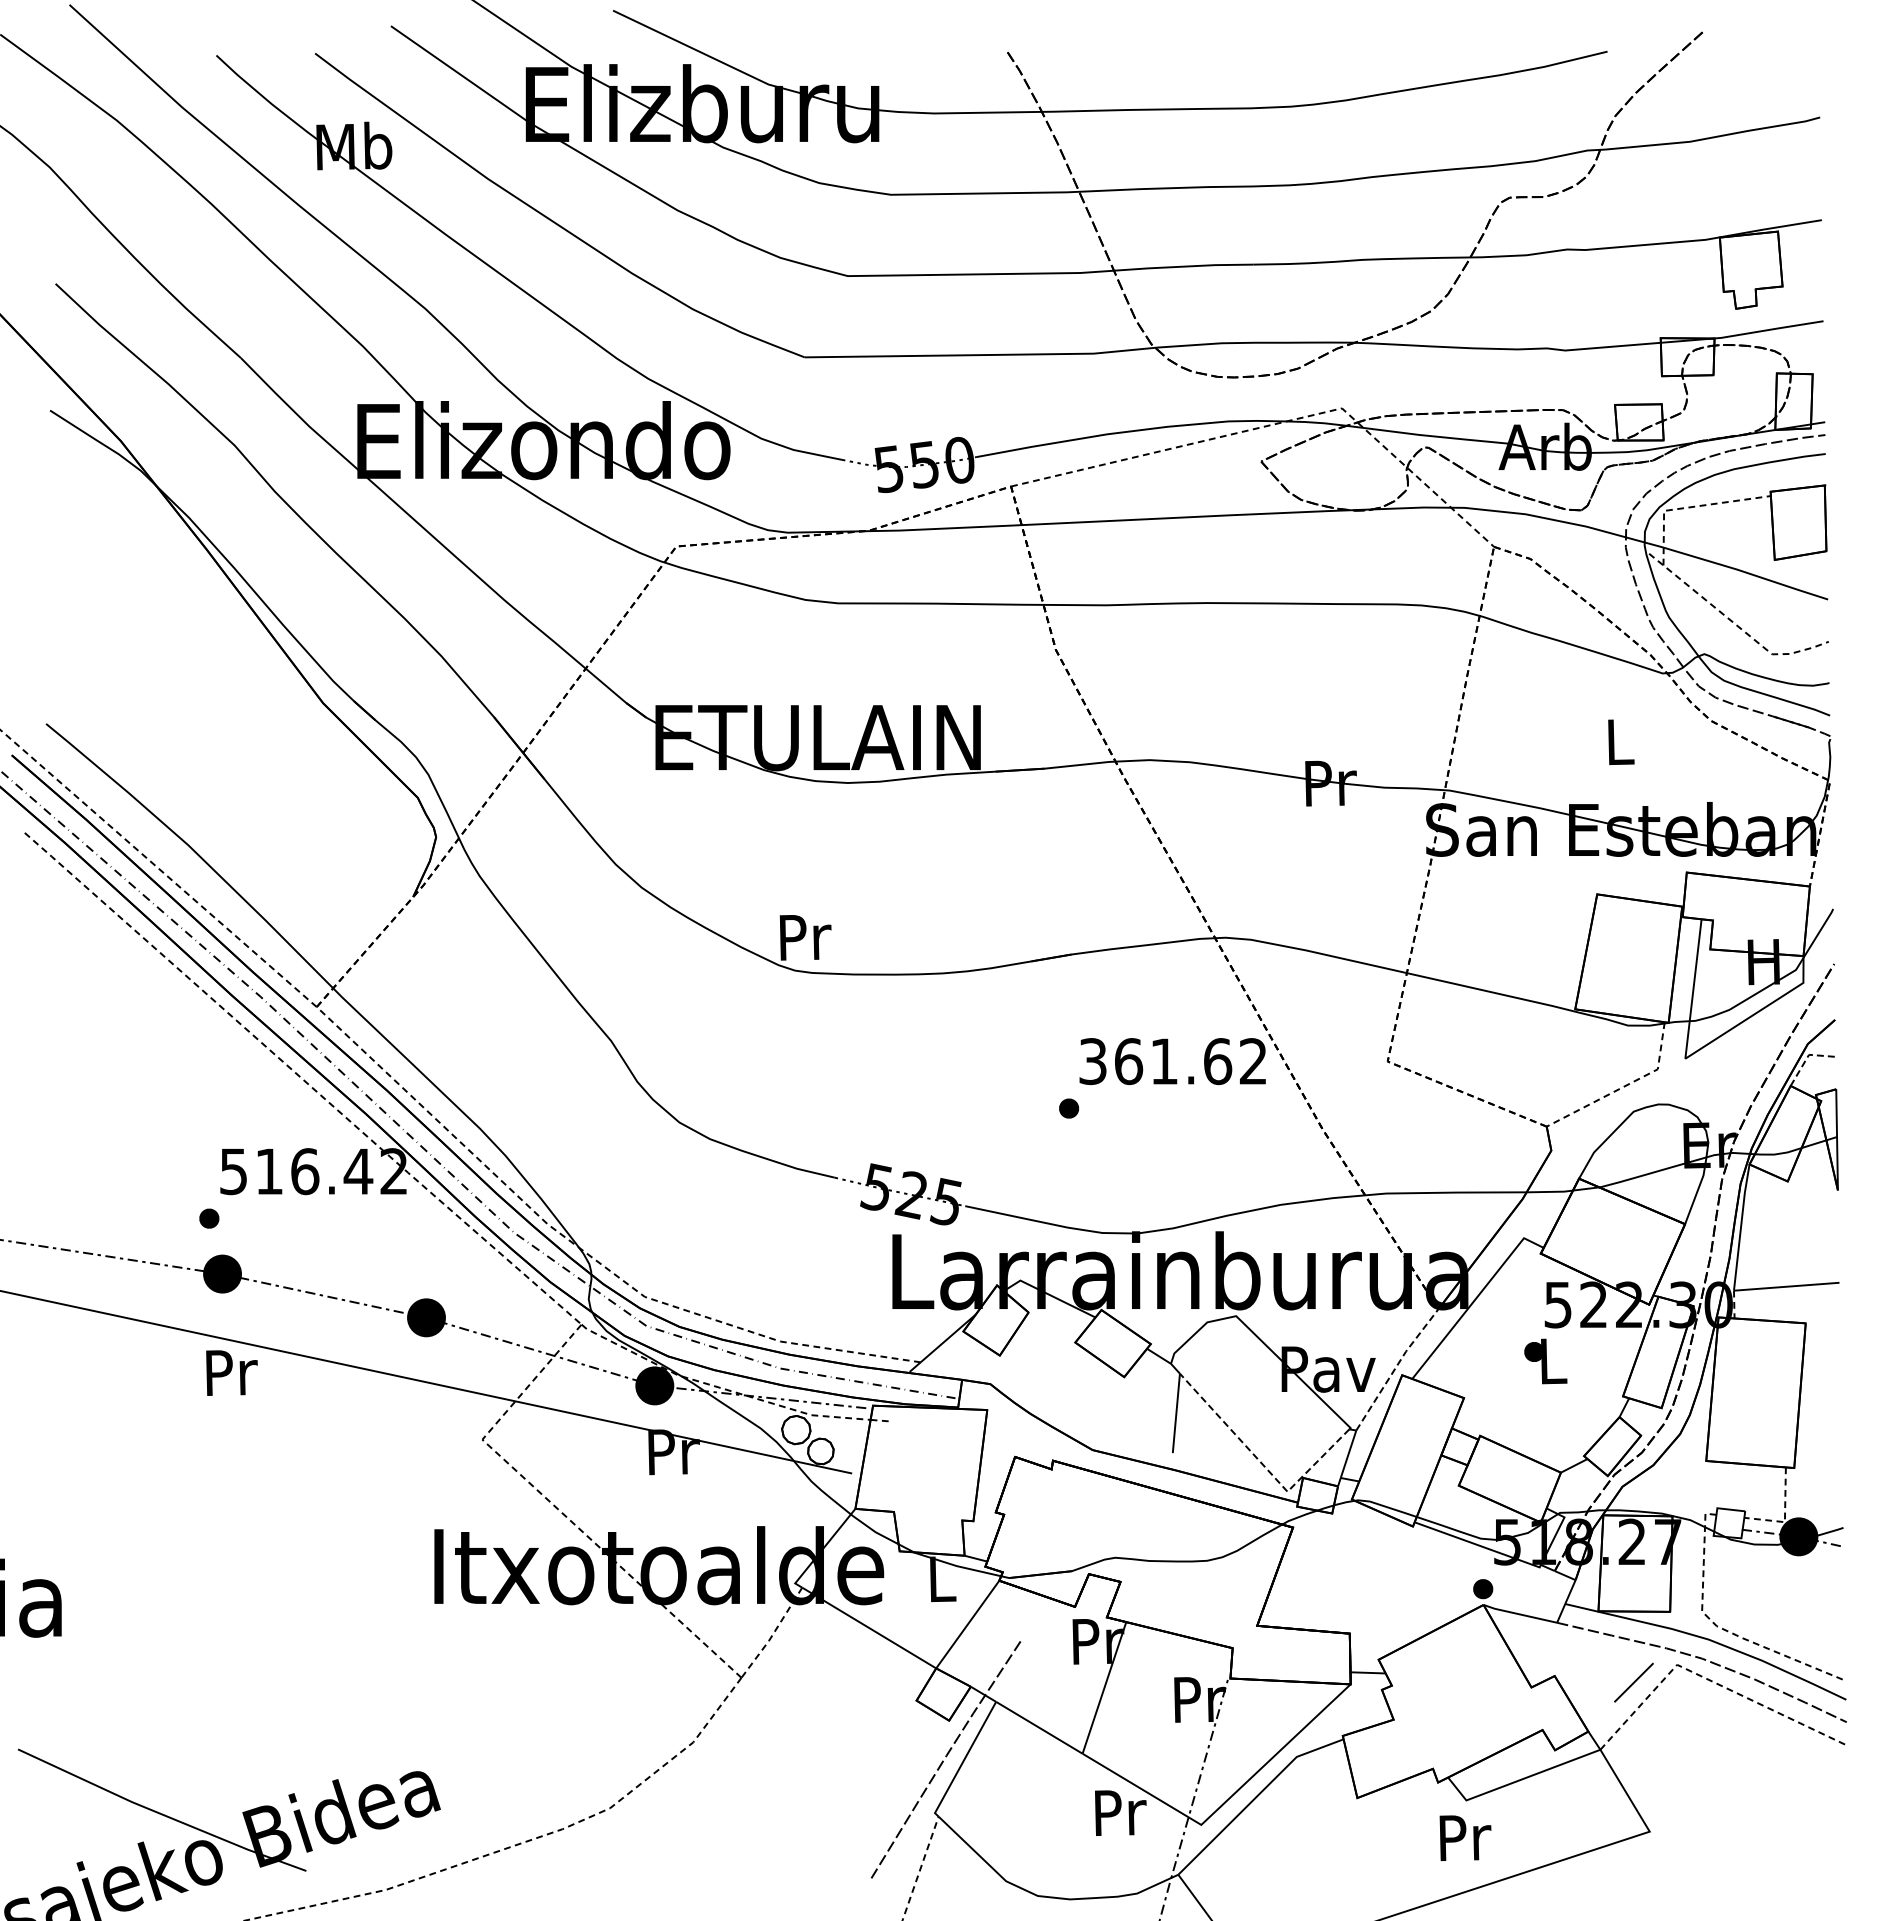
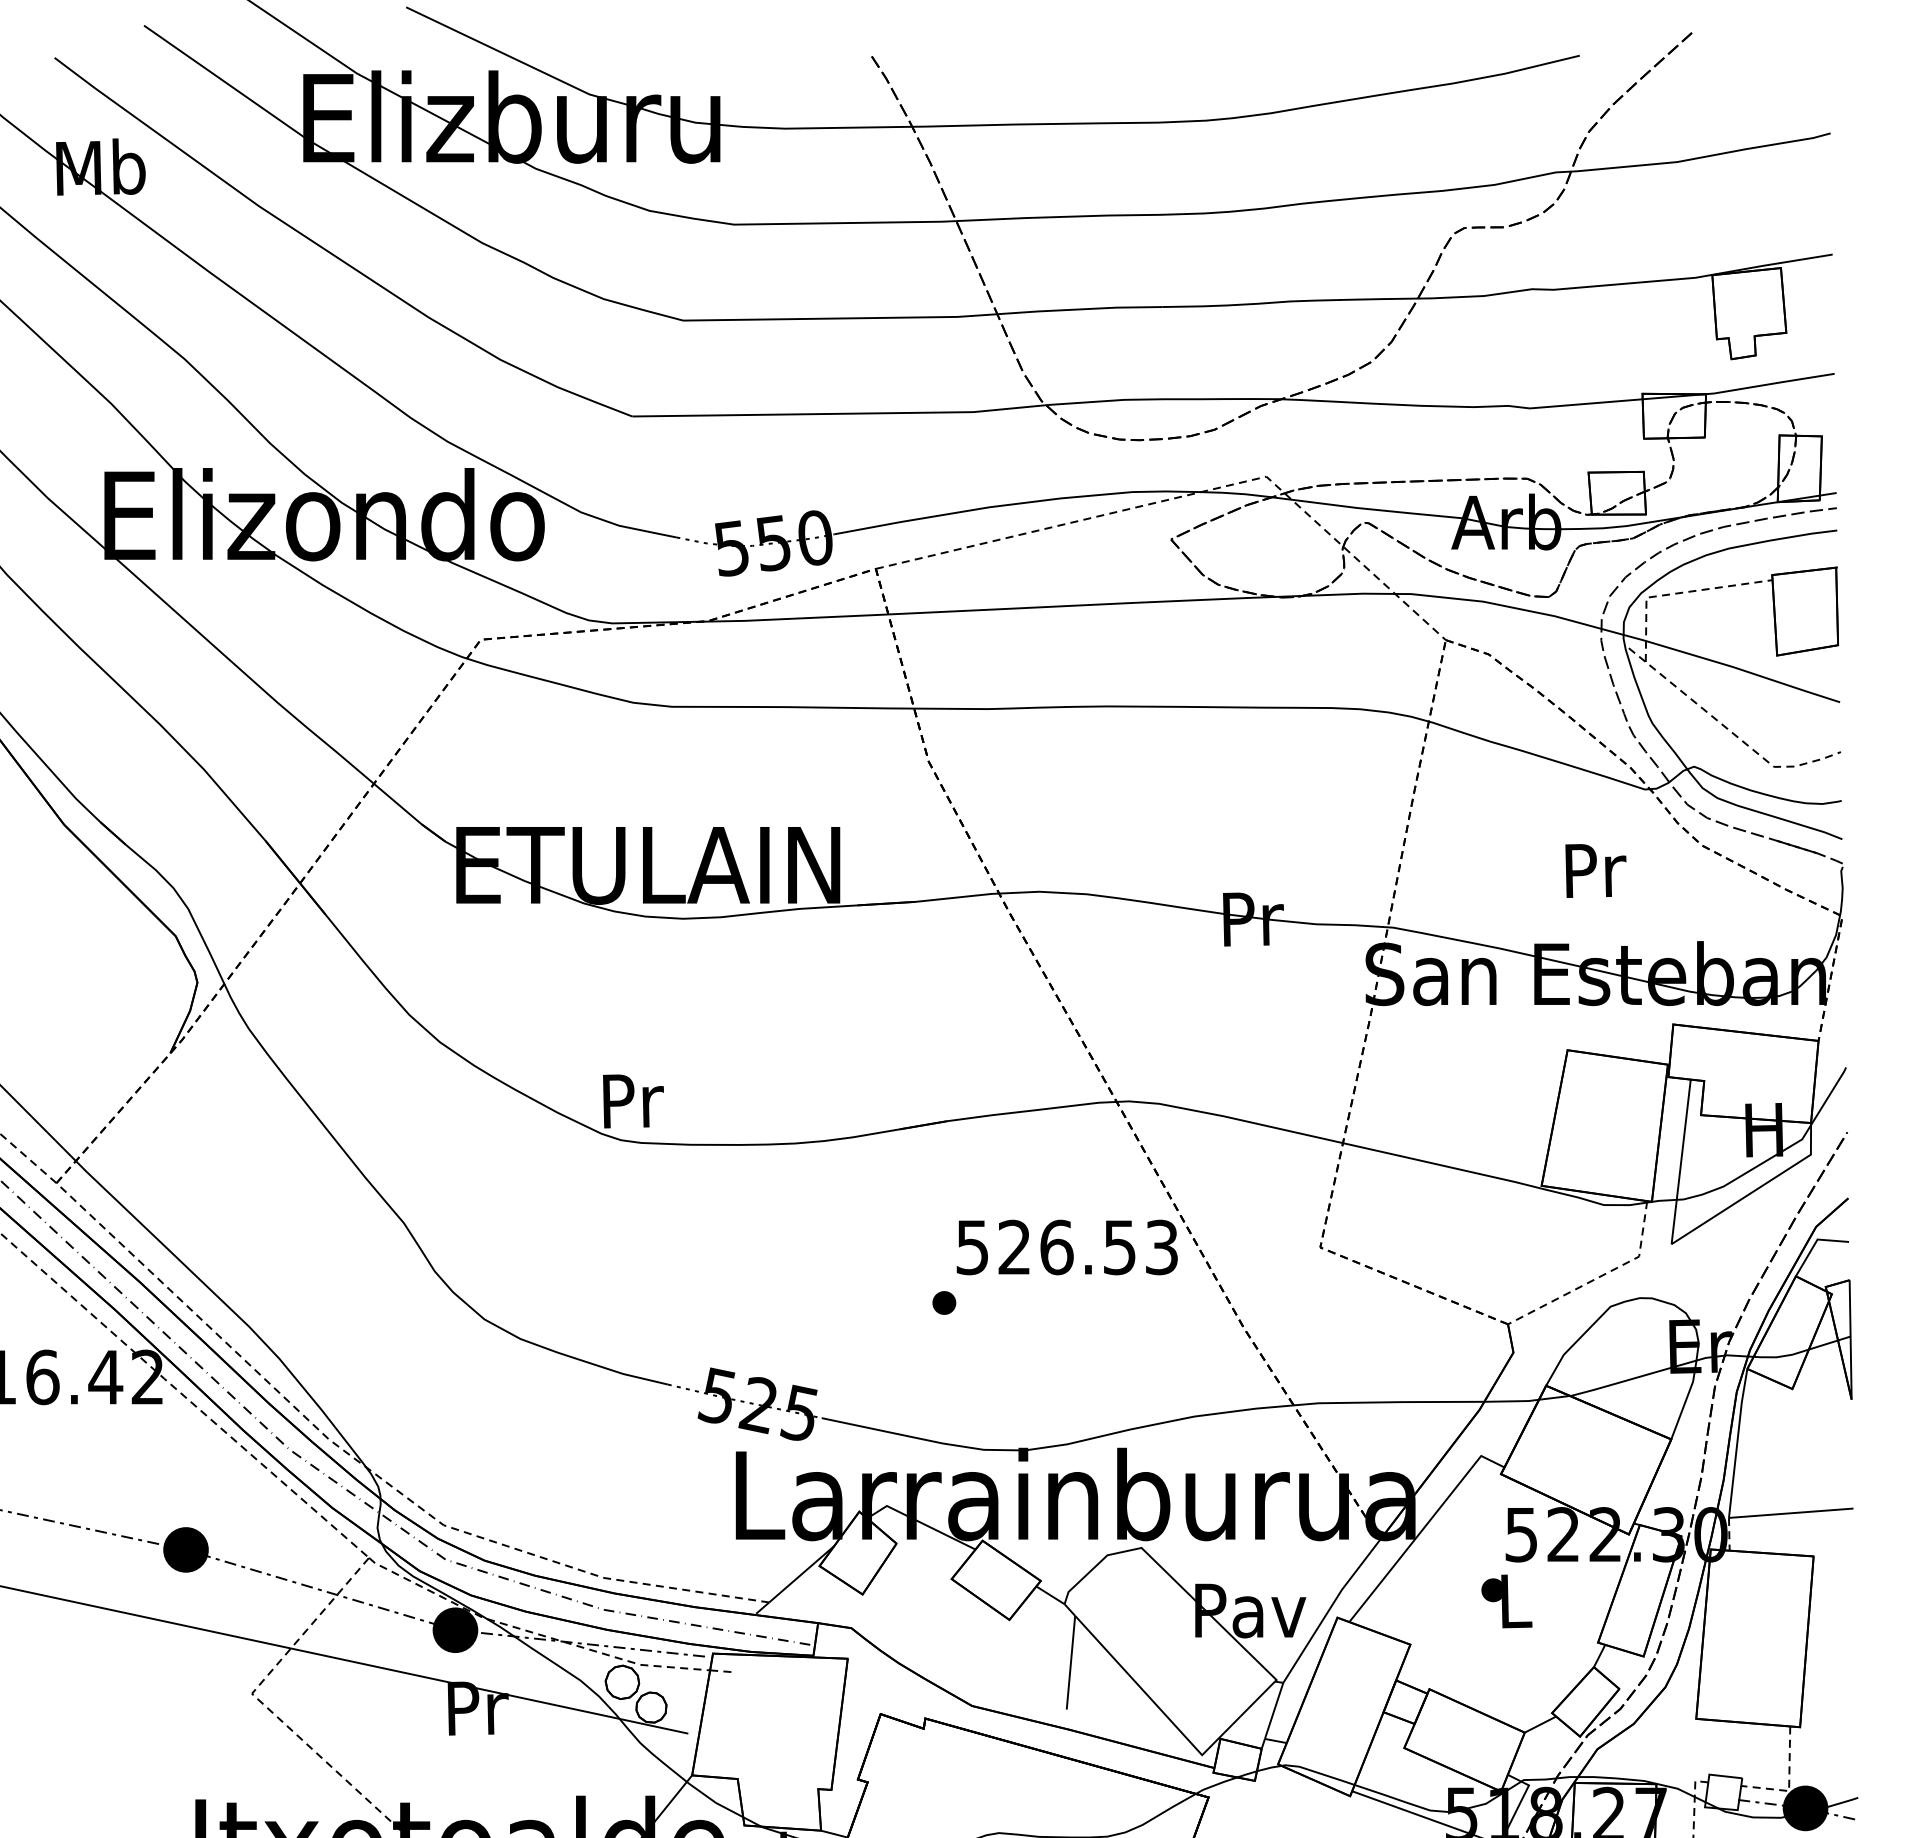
text: (1620, 742) -> (1595, 870), L -> Pr
line: (1807, 1058) -> (1815, 1243), dashed -> solid
text: (1173, 1061) -> (1067, 1247), 361.62 -> 526.53
line: (1396, 1367) -> (1330, 1608), dashed -> solid
line: (1263, 1465) -> (1173, 1724), dashed -> solid

